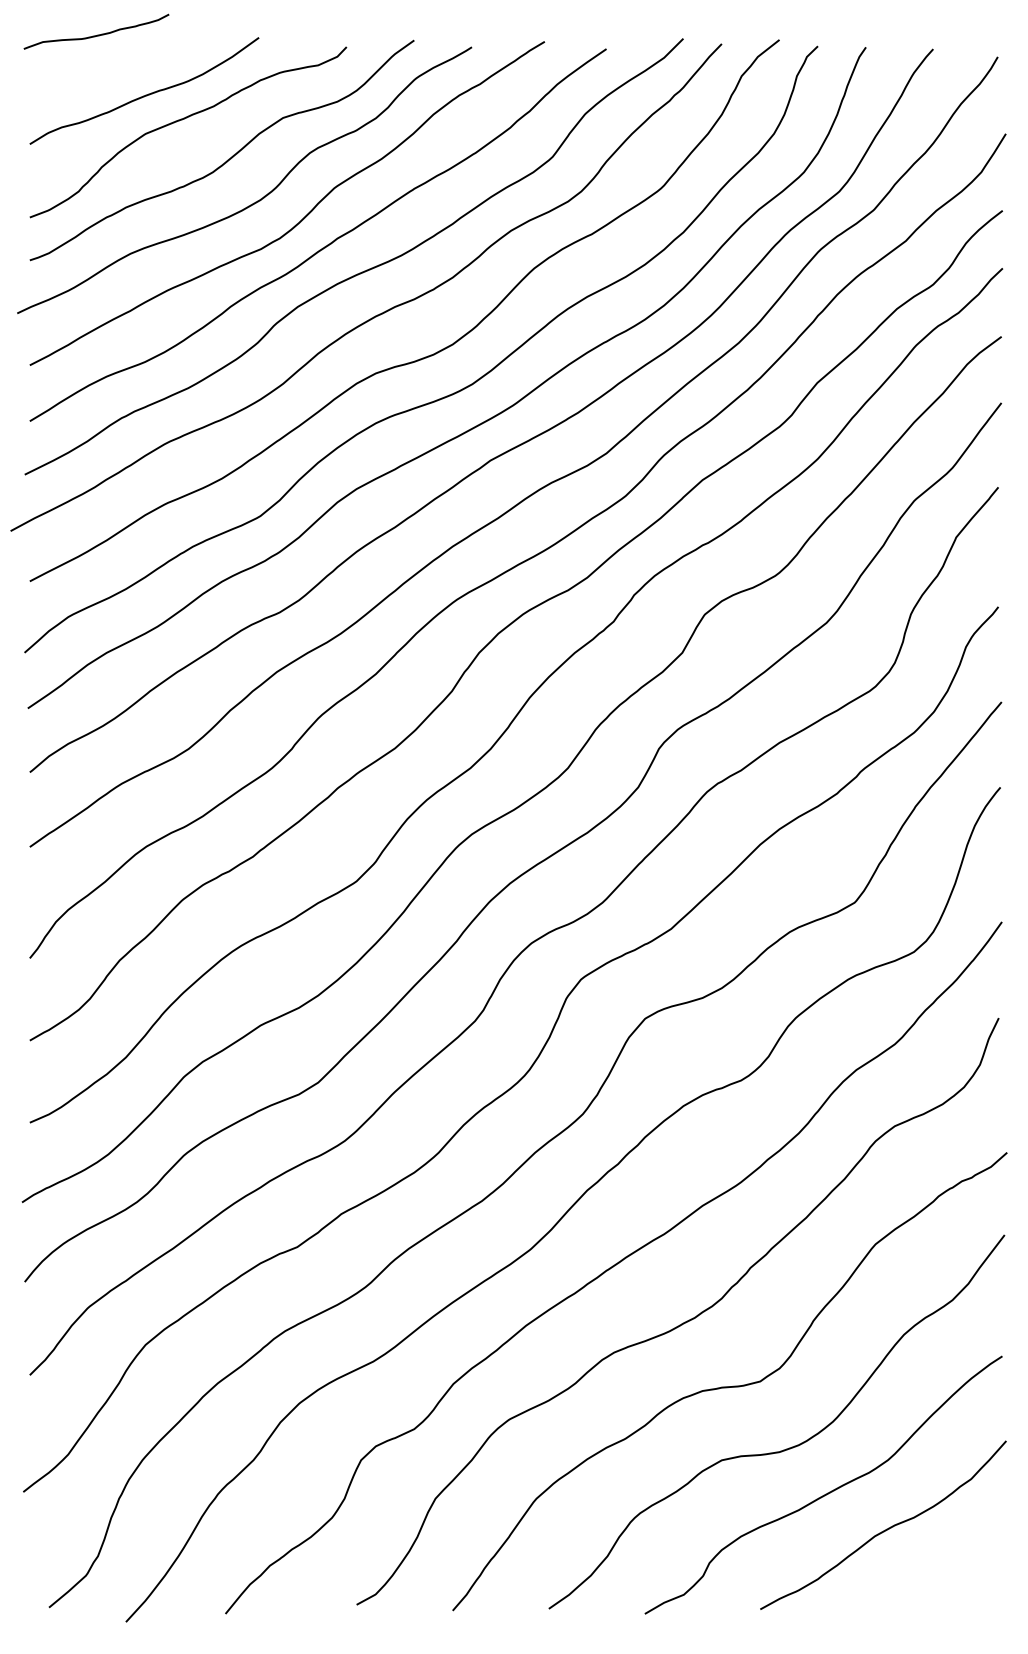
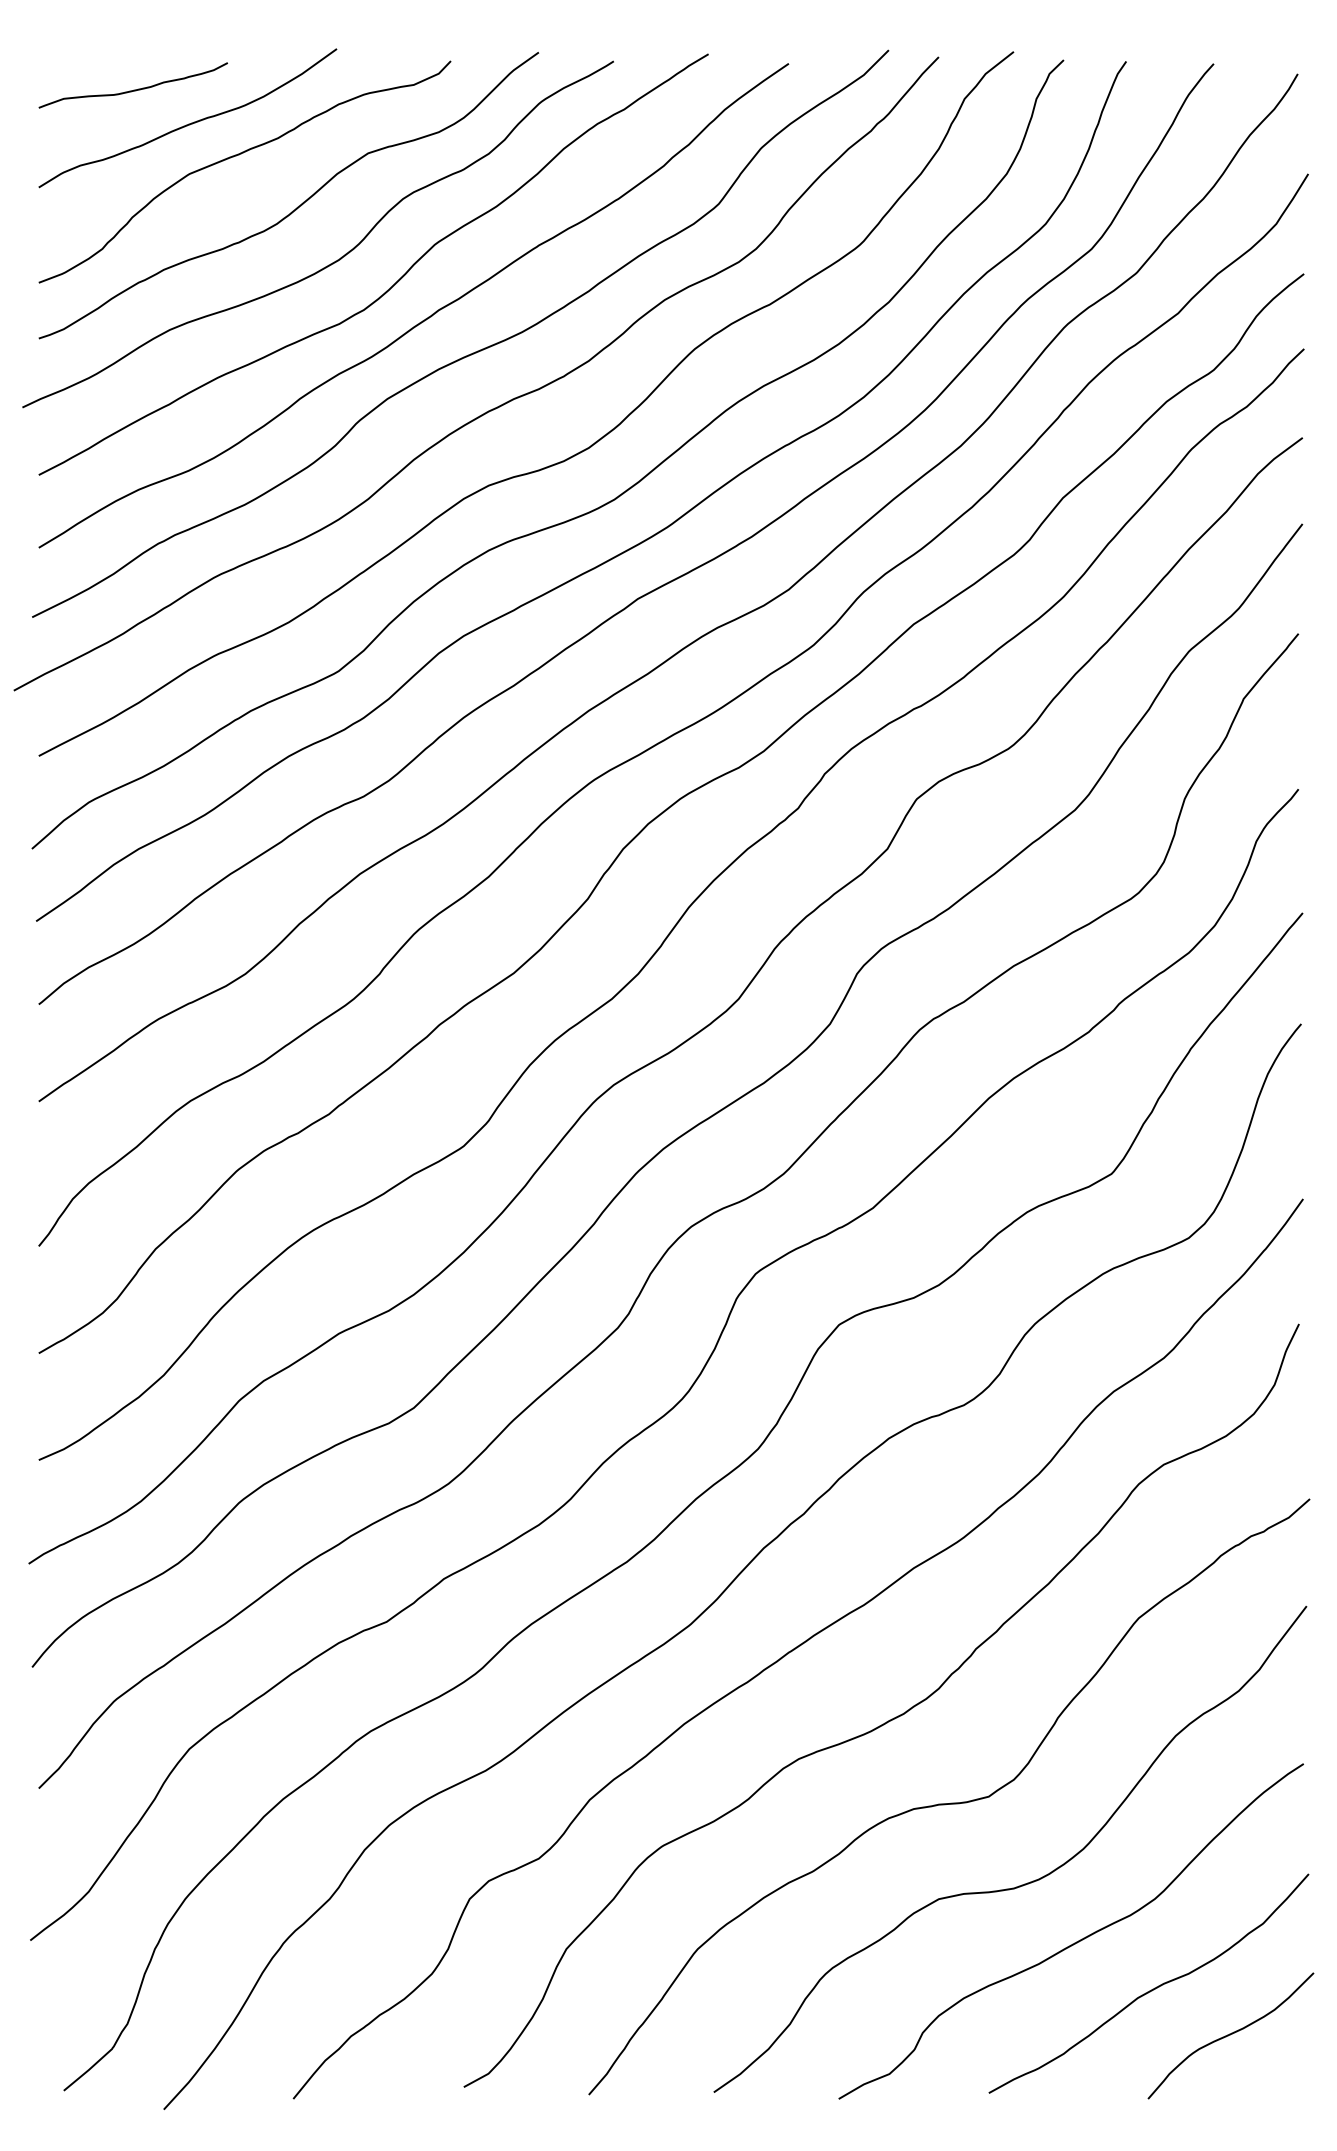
curve: (97, 34) -> (134, 88), moved
curve: (946, 1564) -> (1231, 2034), added

